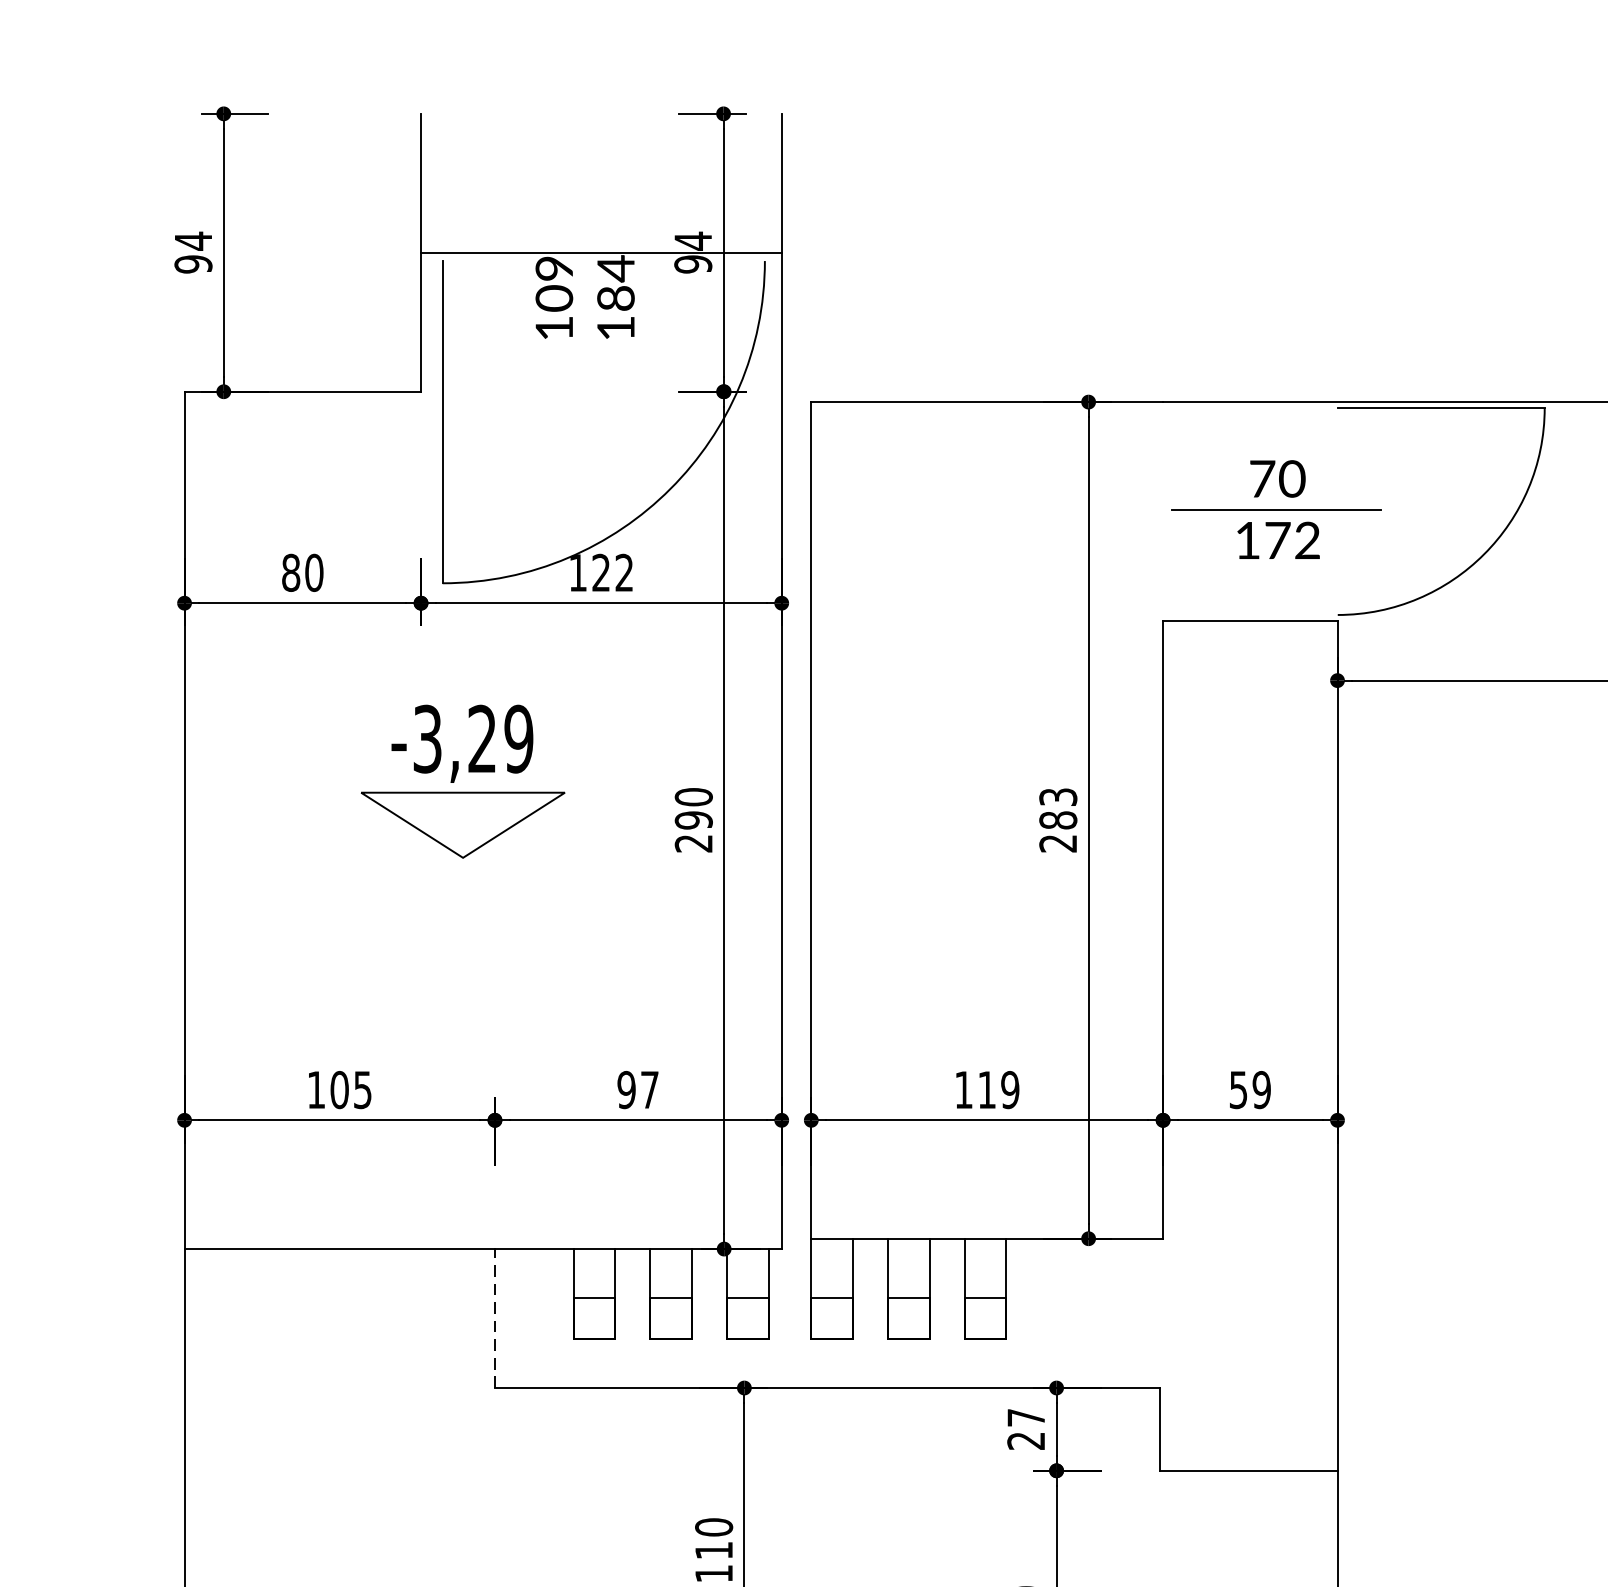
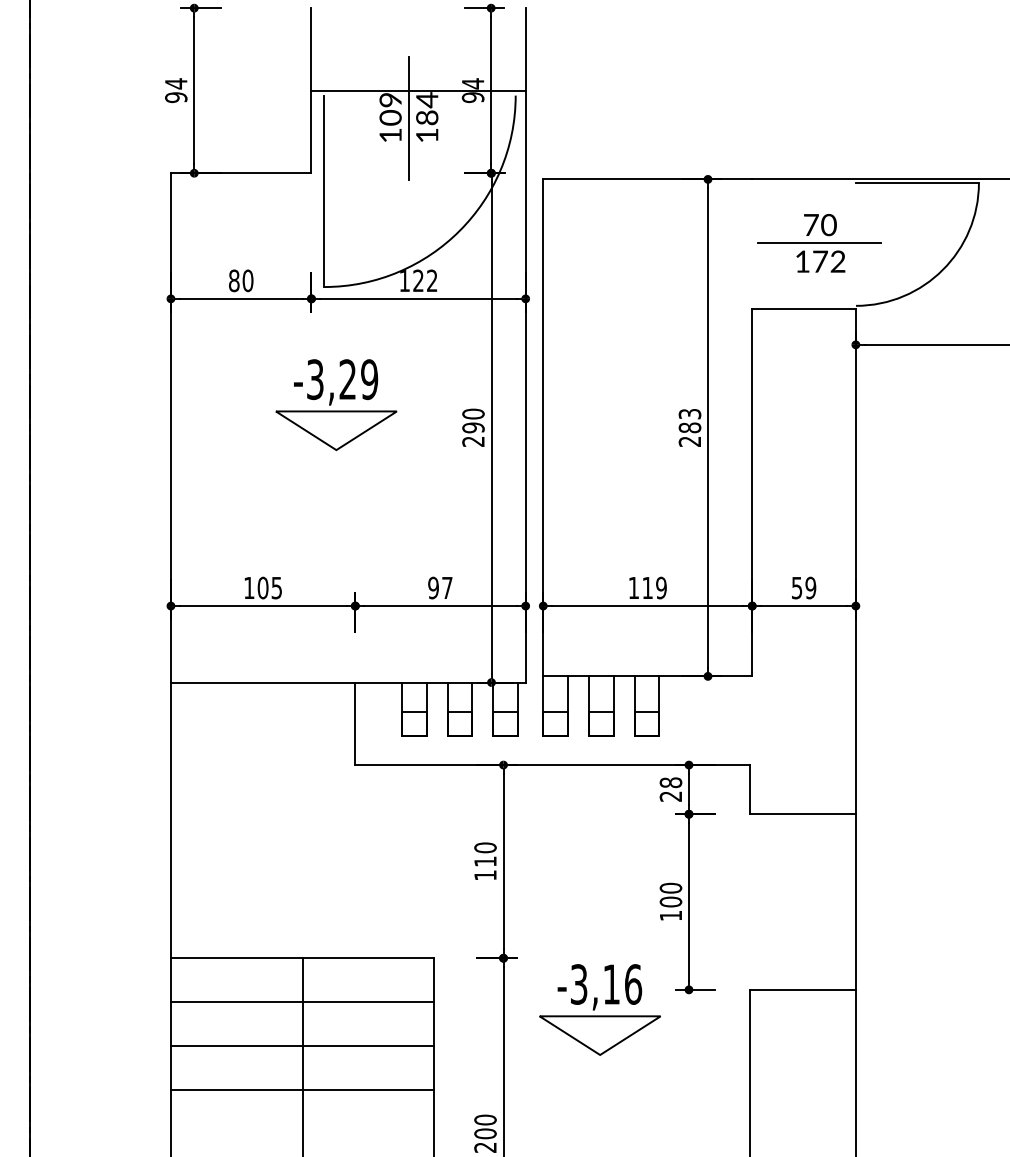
line: (584, 299) -> (408, 118), added
line: (495, 1318) -> (355, 723), dashed -> solid
text: (1025, 1417) -> (670, 782), 27 -> 28

